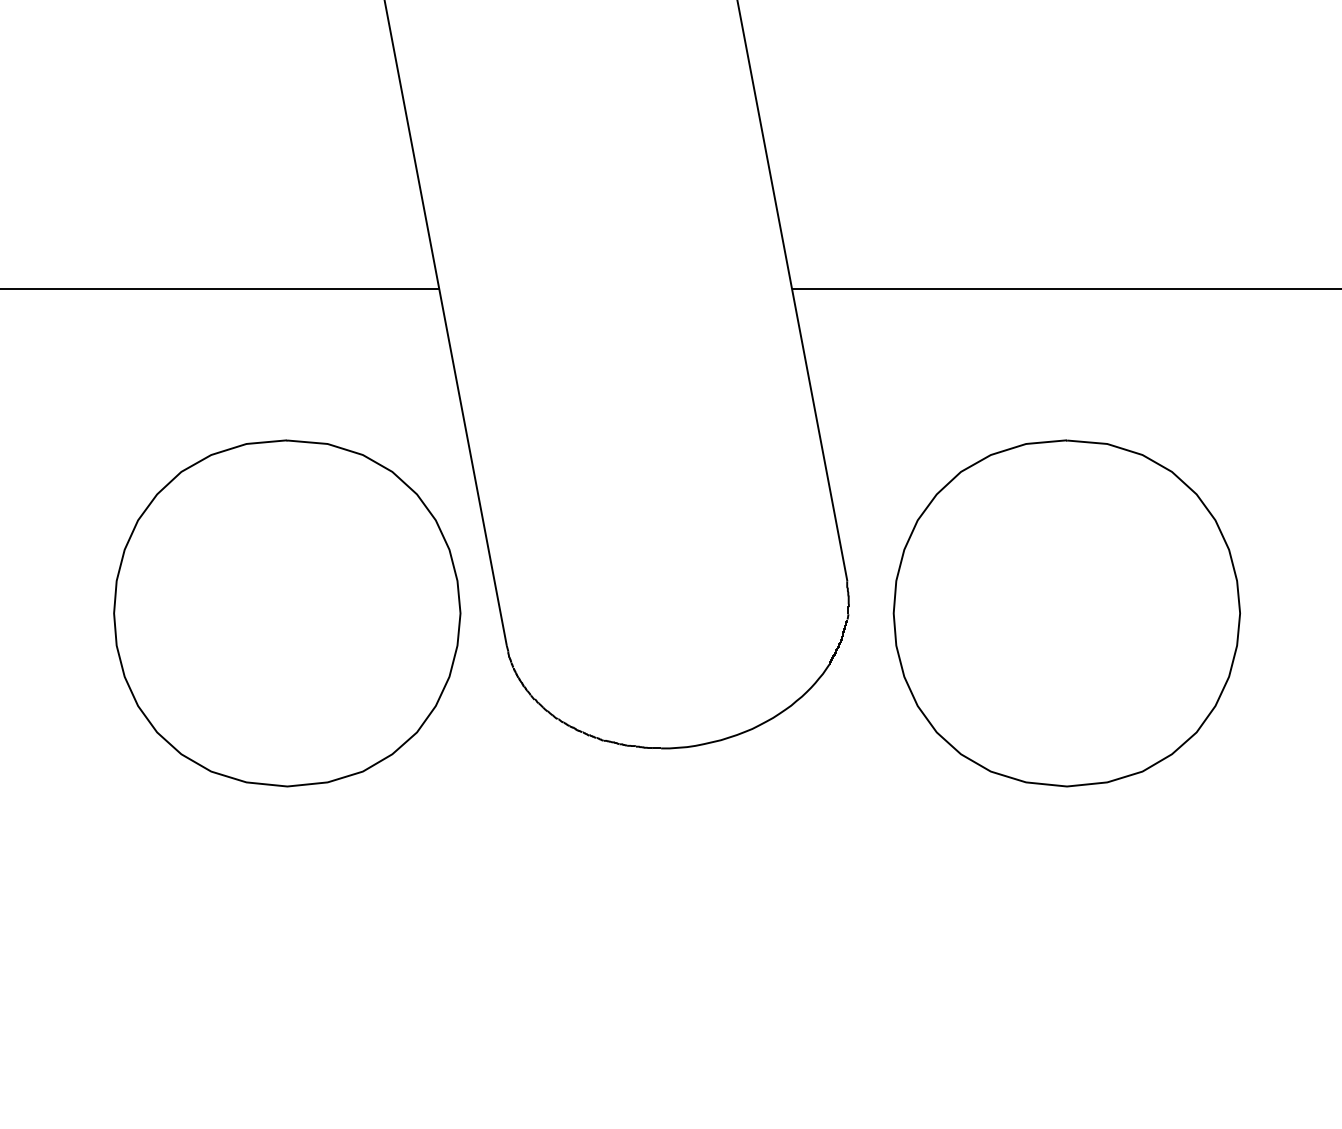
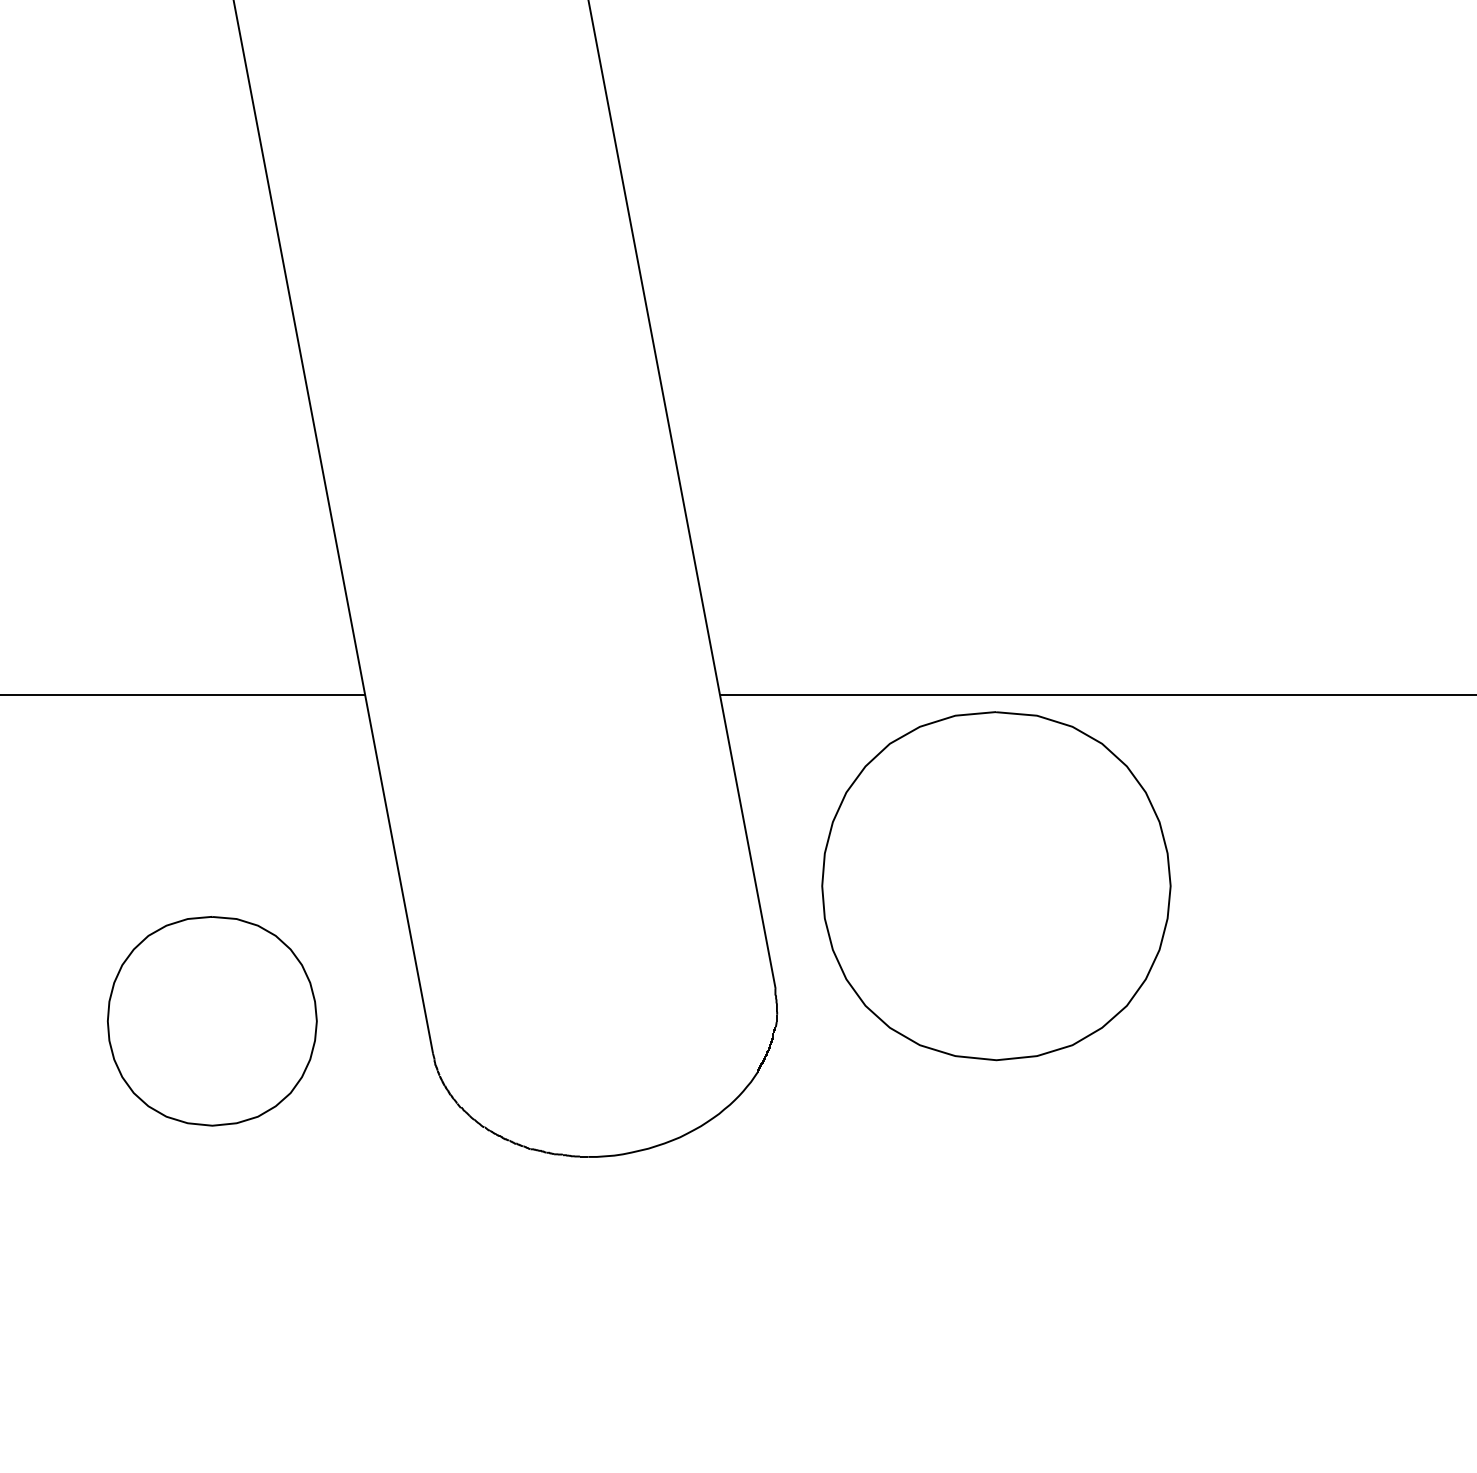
part: (287, 613) -> (212, 1021), size x0.6
part: (1066, 613) -> (996, 886), moved

